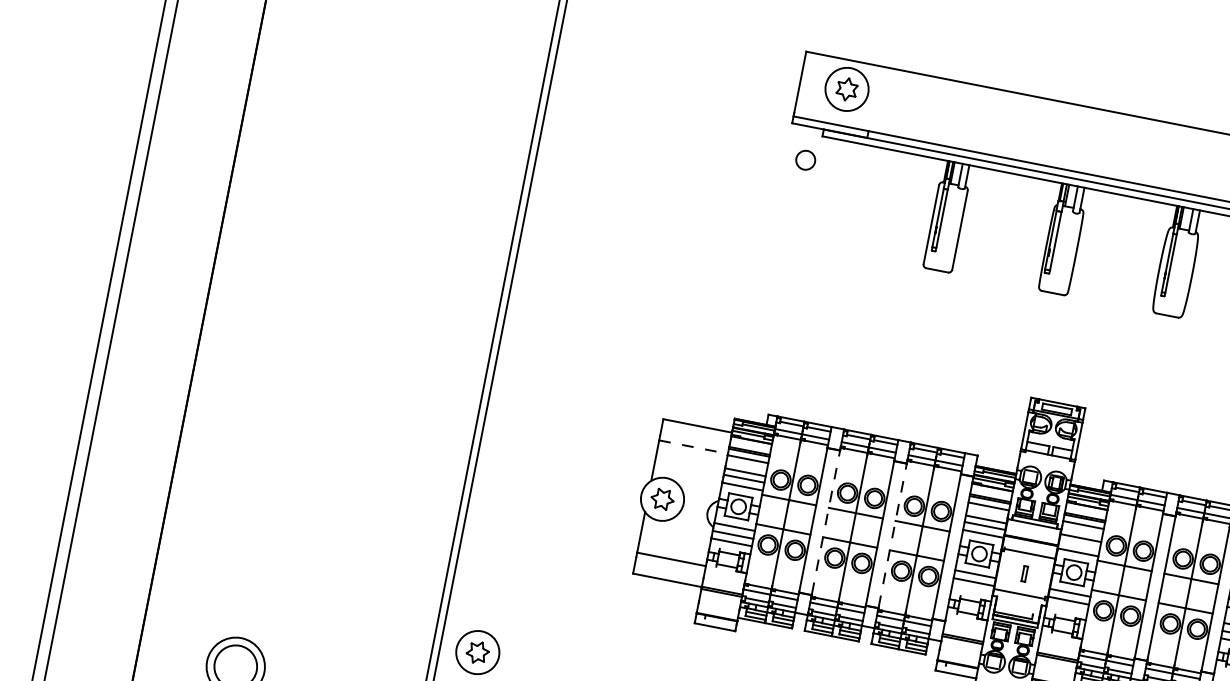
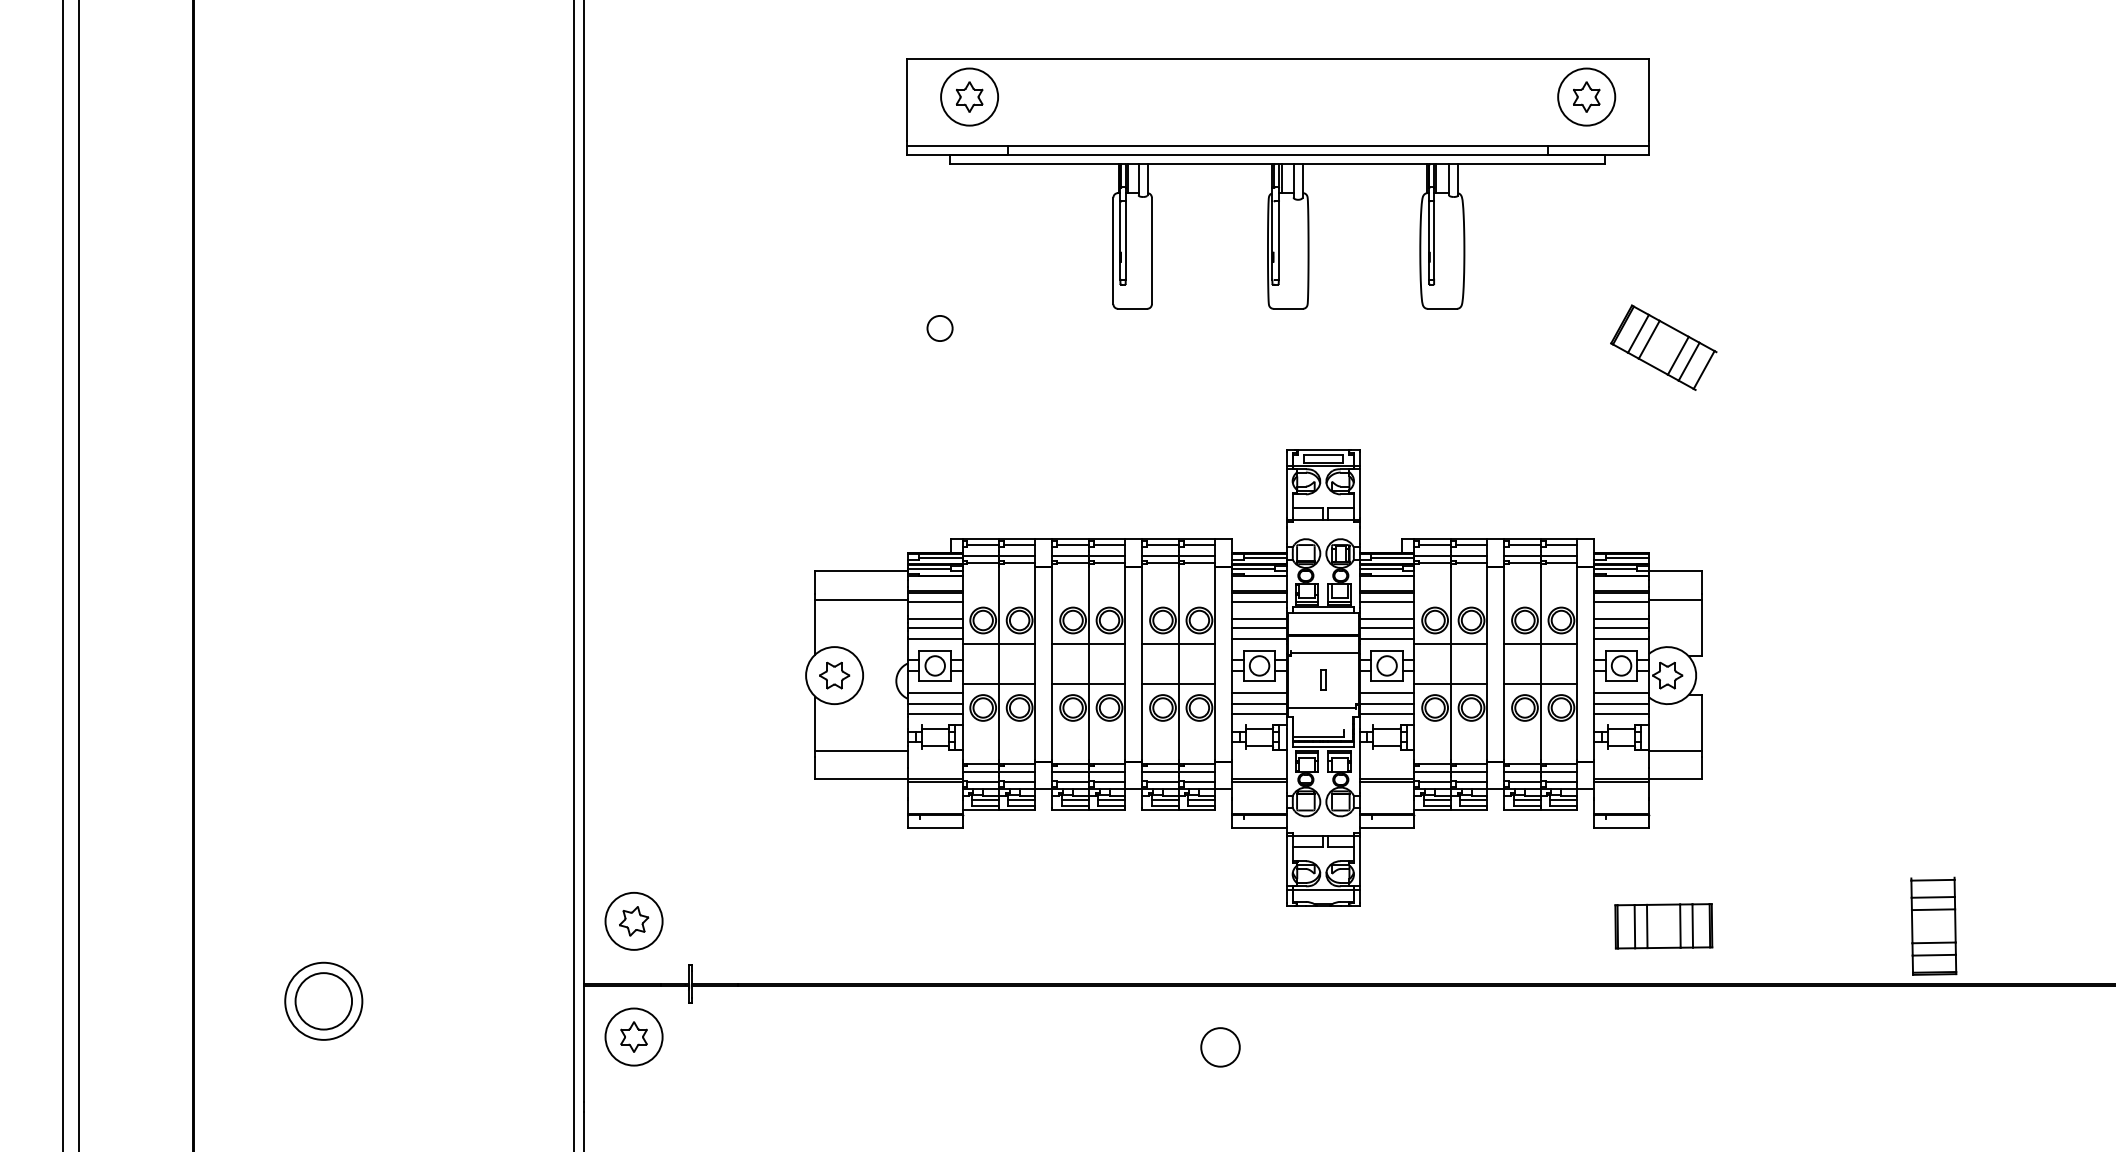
circle: (805, 160) -> (939, 328), moved
line: (694, 447) -> (862, 600), dashed -> solid
line: (826, 522) -> (1052, 663), dashed -> solid
line: (892, 535) -> (1142, 663), dashed -> solid
line: (1079, 544) -> (1386, 628), added
line: (972, 589) -> (1259, 713), added
line: (1066, 607) -> (1386, 713), added

